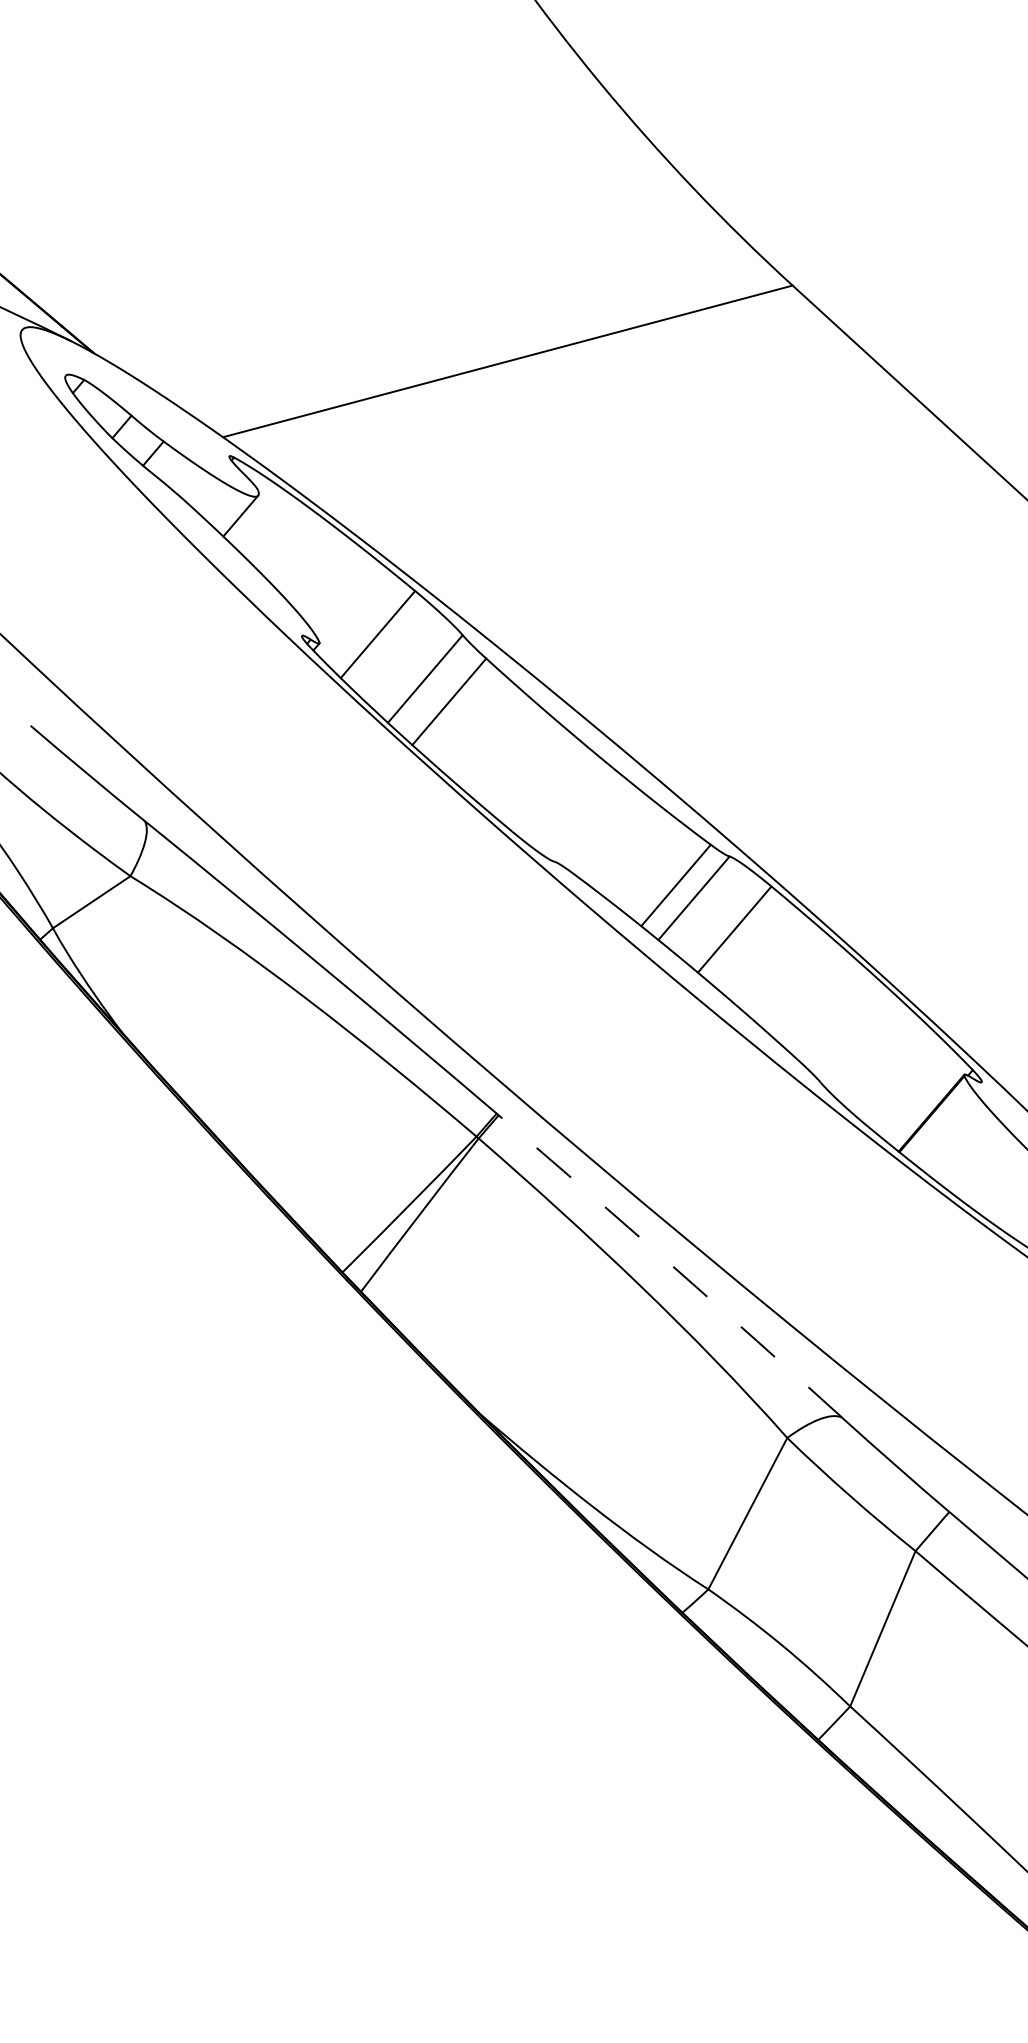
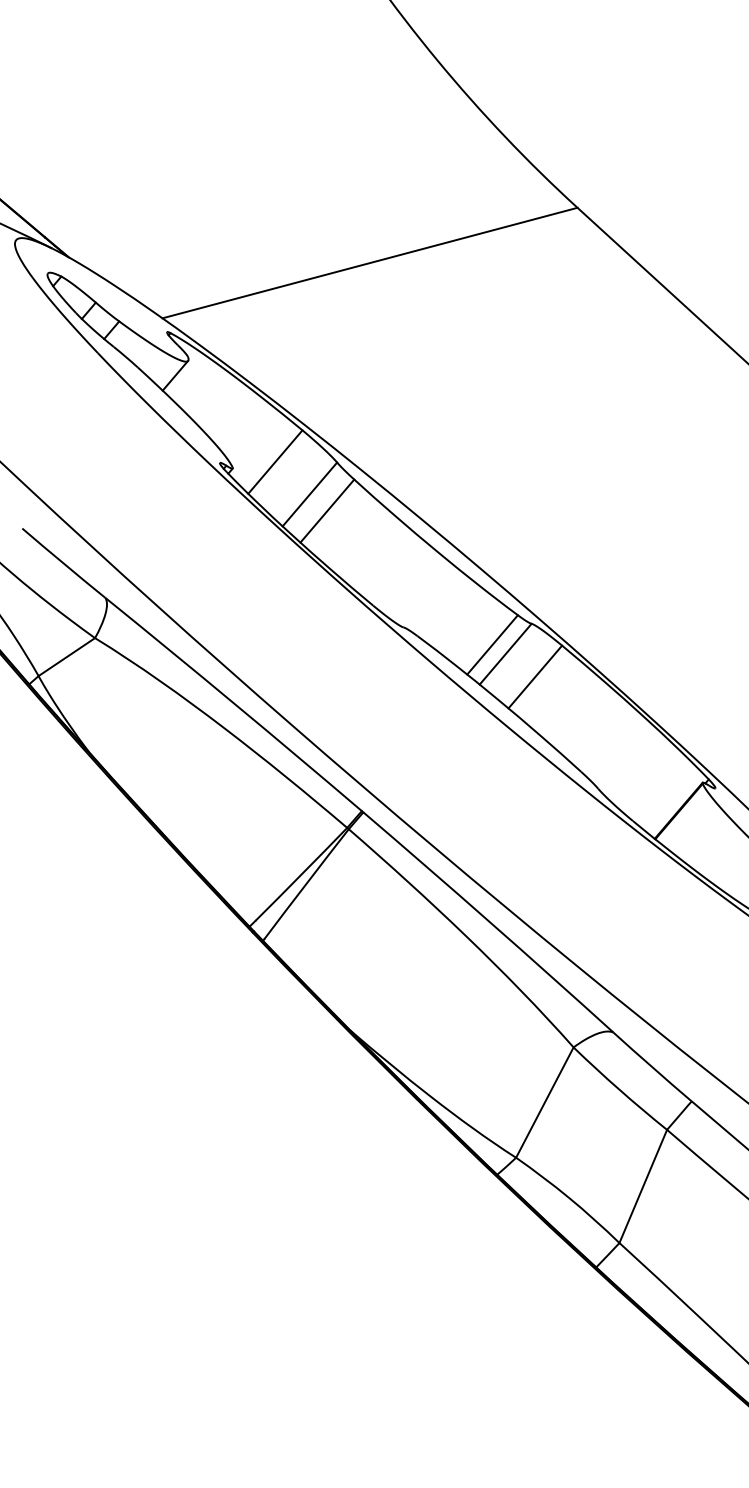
arc: (671, 1265) -> (489, 921), dashed -> solid

